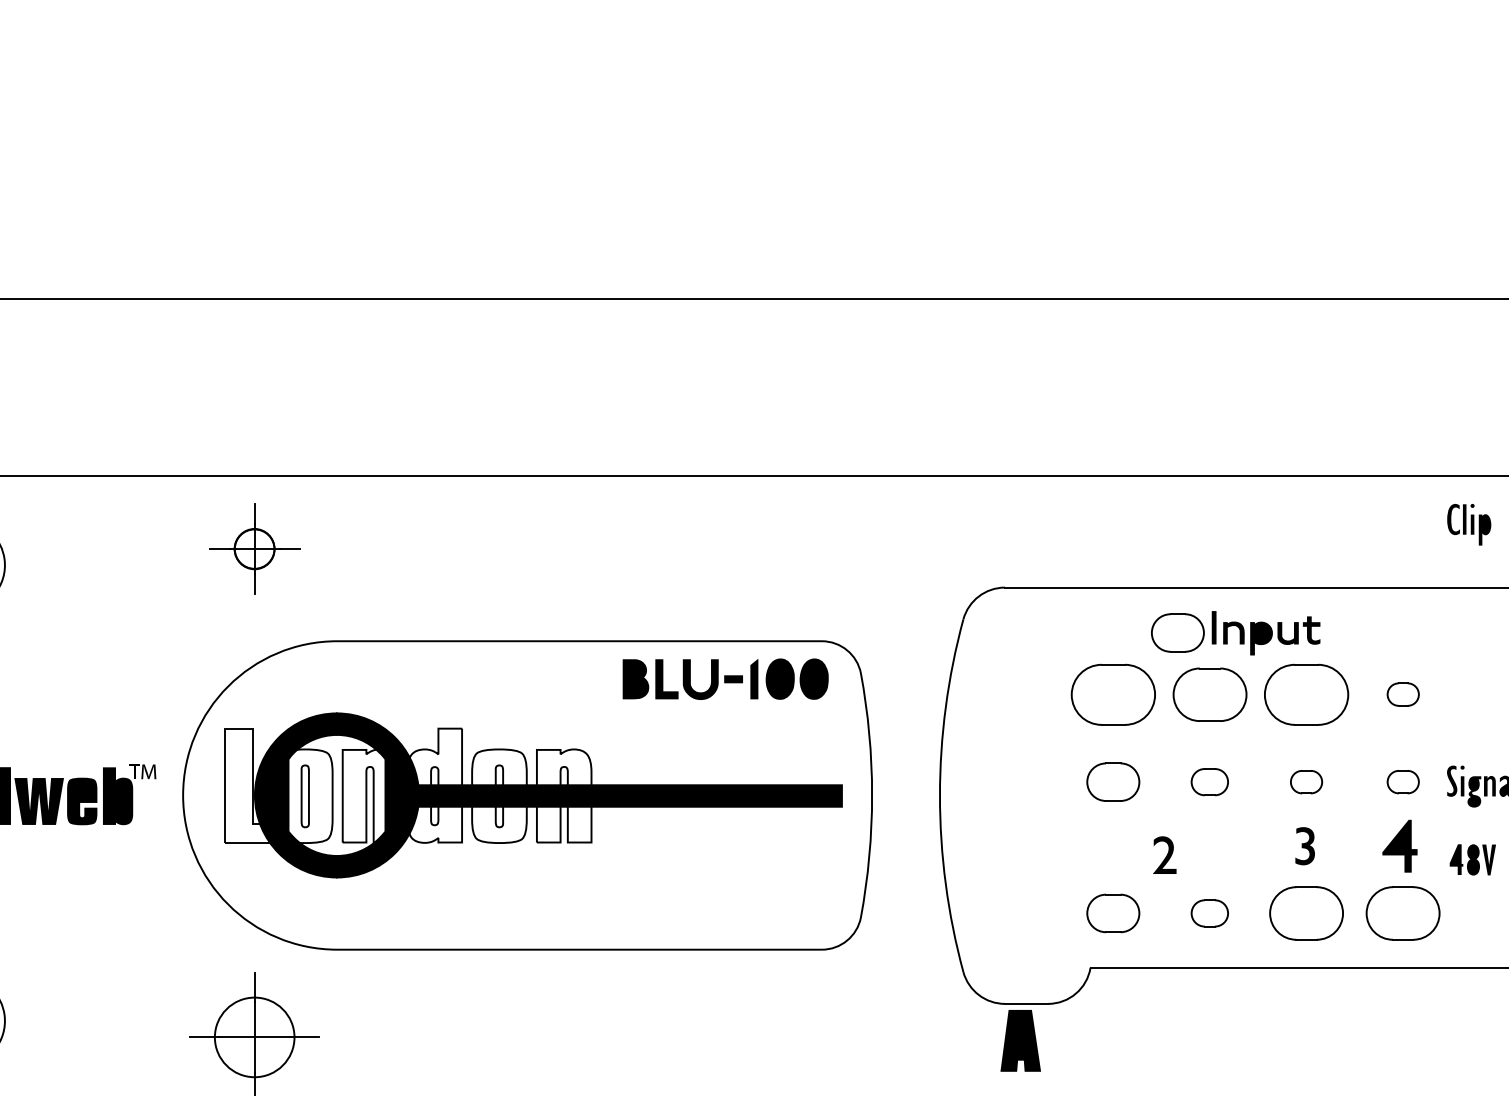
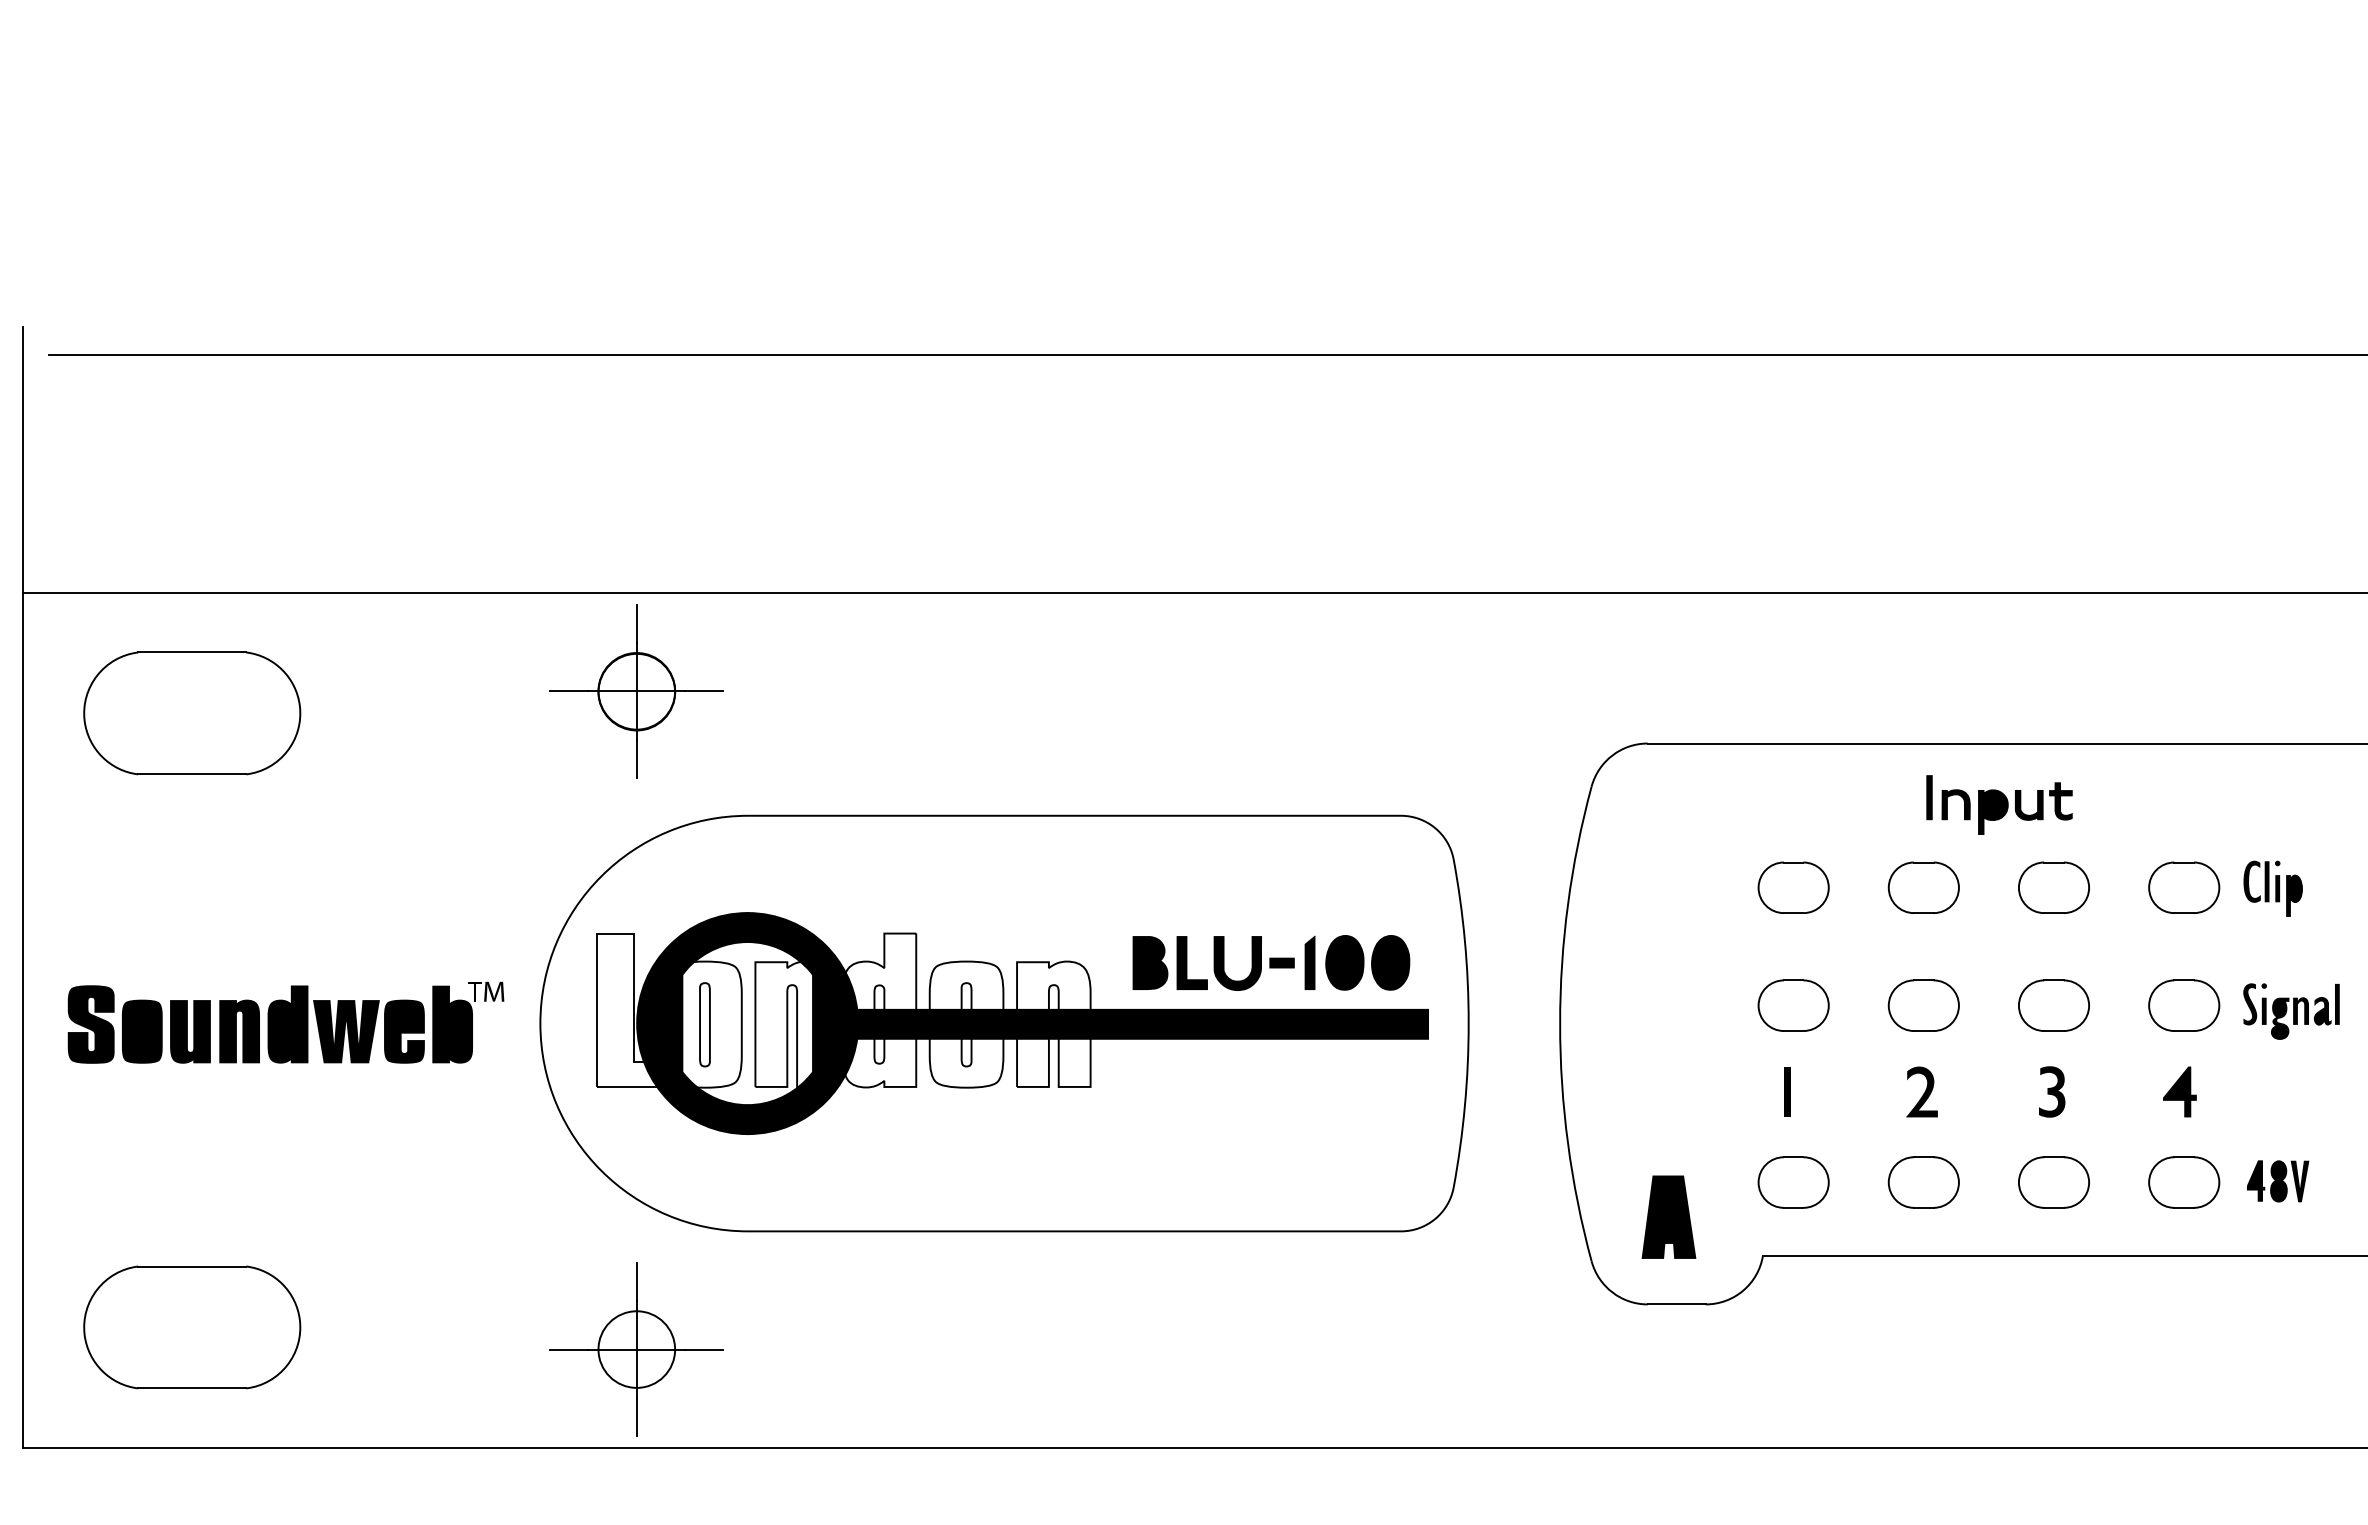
part: (1468, 524) -> (2272, 888), moved
part: (254, 548) -> (636, 691), size x1.43
part: (1177, 632) -> (1880, 804), removed
part: (725, 678) -> (1271, 962), moved
part: (1113, 694) -> (1793, 887), size x0.62
part: (1209, 694) -> (1923, 887), size x0.71
part: (1306, 694) -> (2053, 887), size x0.62
part: (1403, 694) -> (2184, 887), size x1.67
part: (1209, 782) -> (1923, 1005), size x1.43
part: (1306, 782) -> (2053, 1005), size x1.67
part: (1403, 782) -> (2184, 1005), size x1.67
fill: (1108, 845) -> (1787, 1091), added
part: (1399, 845) -> (2179, 1091), size x0.71
part: (1164, 854) -> (1921, 1091), moved
part: (1473, 859) -> (2278, 1181), moved
part: (1209, 913) -> (1923, 1182), size x1.43
part: (1306, 913) -> (2053, 1182), size x0.71
part: (1403, 913) -> (2184, 1182), size x0.71
circle: (254, 1037) -> (636, 1349), size x0.71
part: (1020, 1040) -> (1668, 1216), moved

